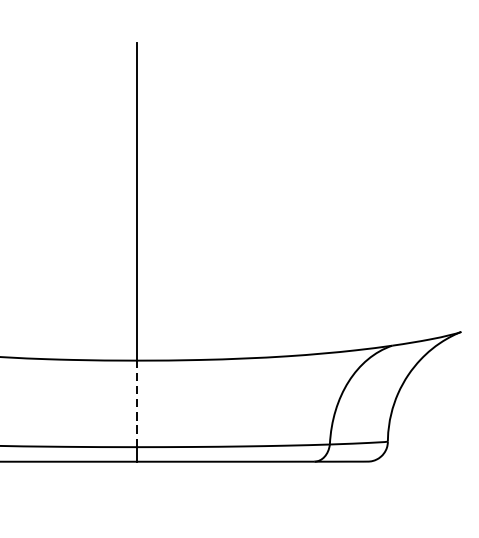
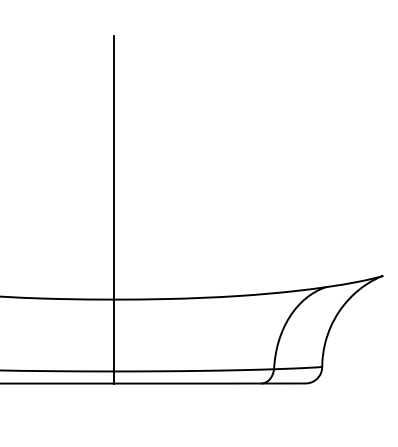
line: (136, 403) -> (113, 335), dashed -> solid

